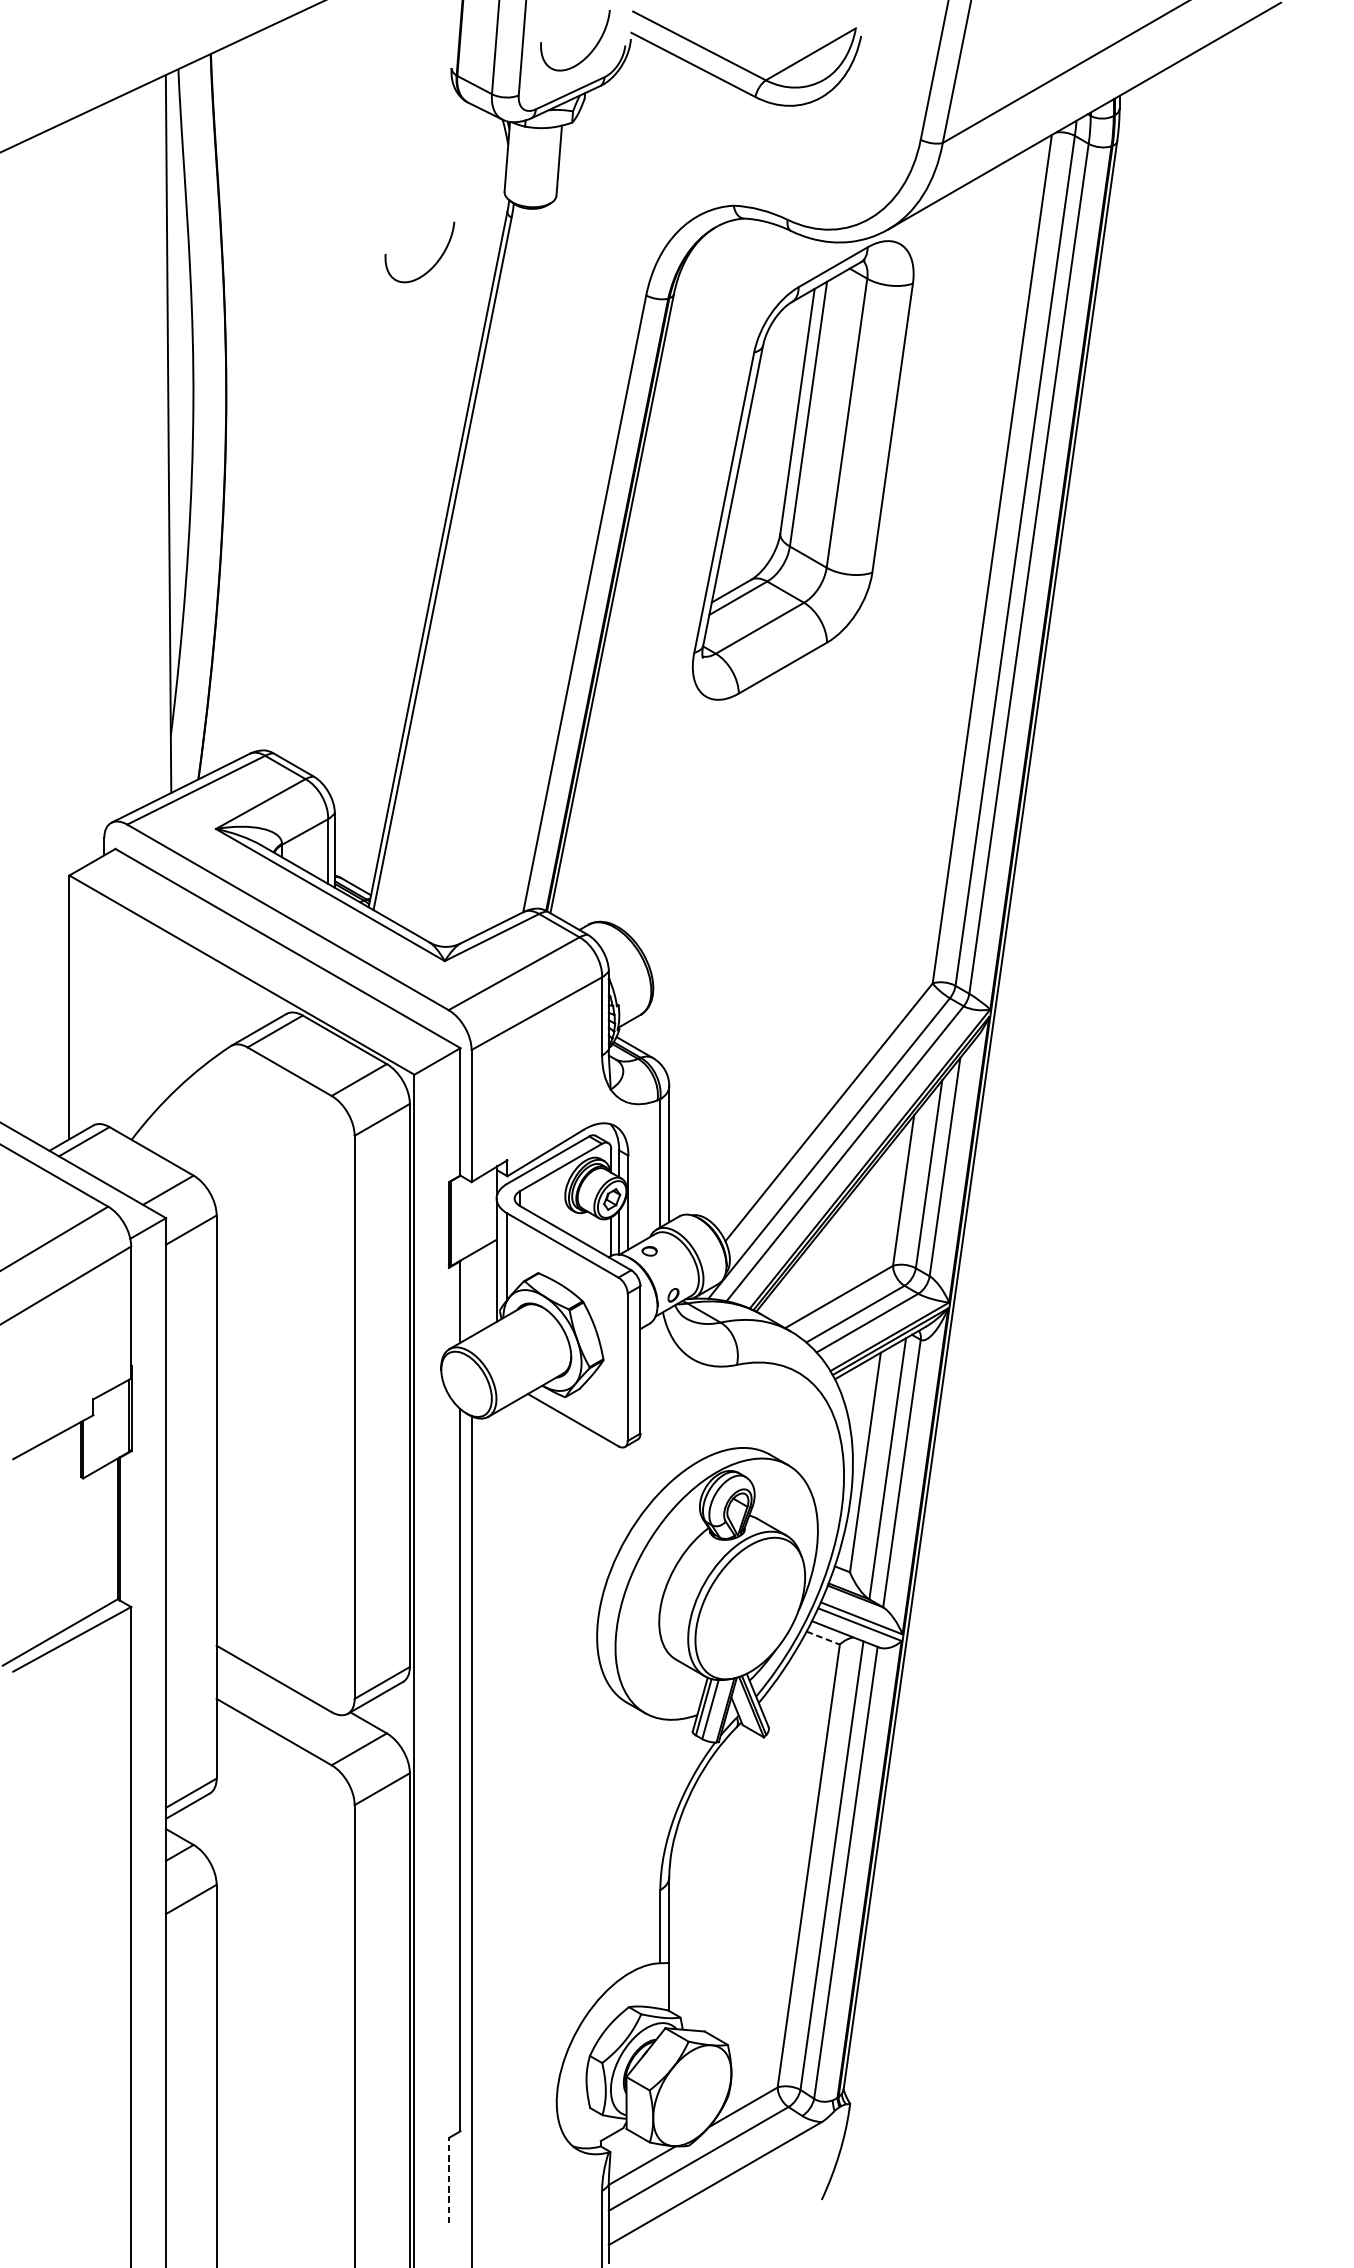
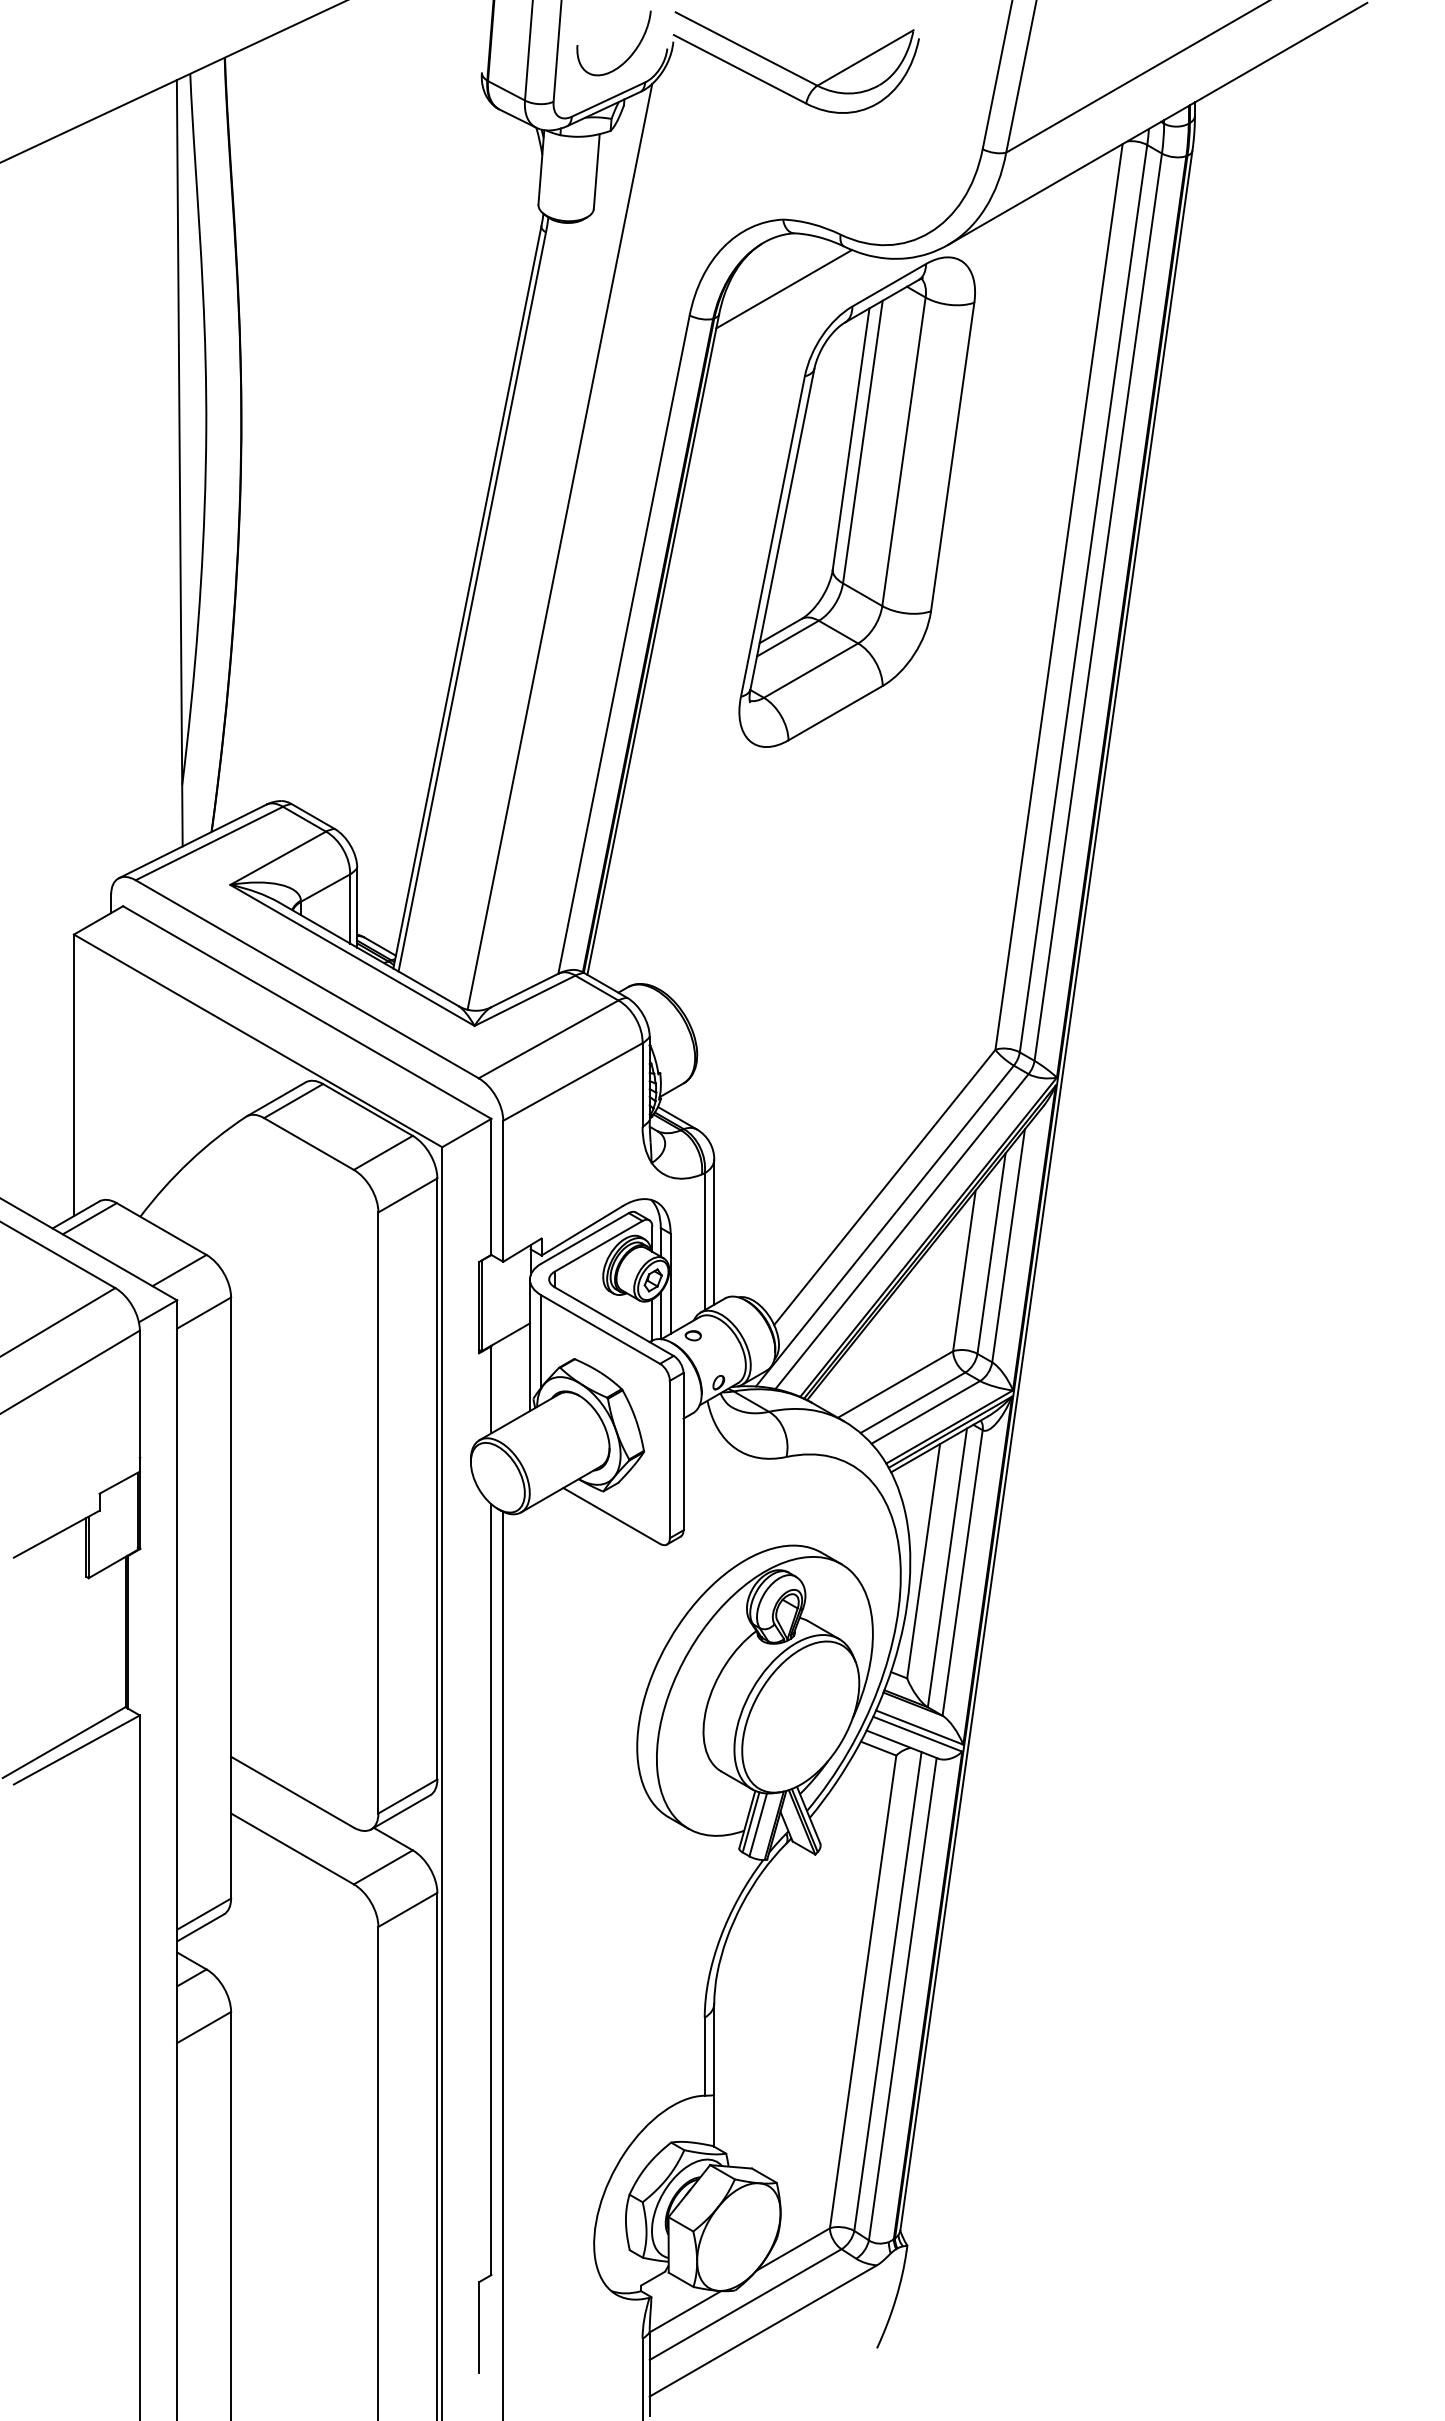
curve: (433, 265) -> (462, 283), removed
line: (735, 271) -> (784, 289), added
line: (524, 511) -> (559, 546), added
line: (824, 1637) -> (879, 1748), dashed -> solid
line: (449, 2180) -> (479, 2327), dashed -> solid

